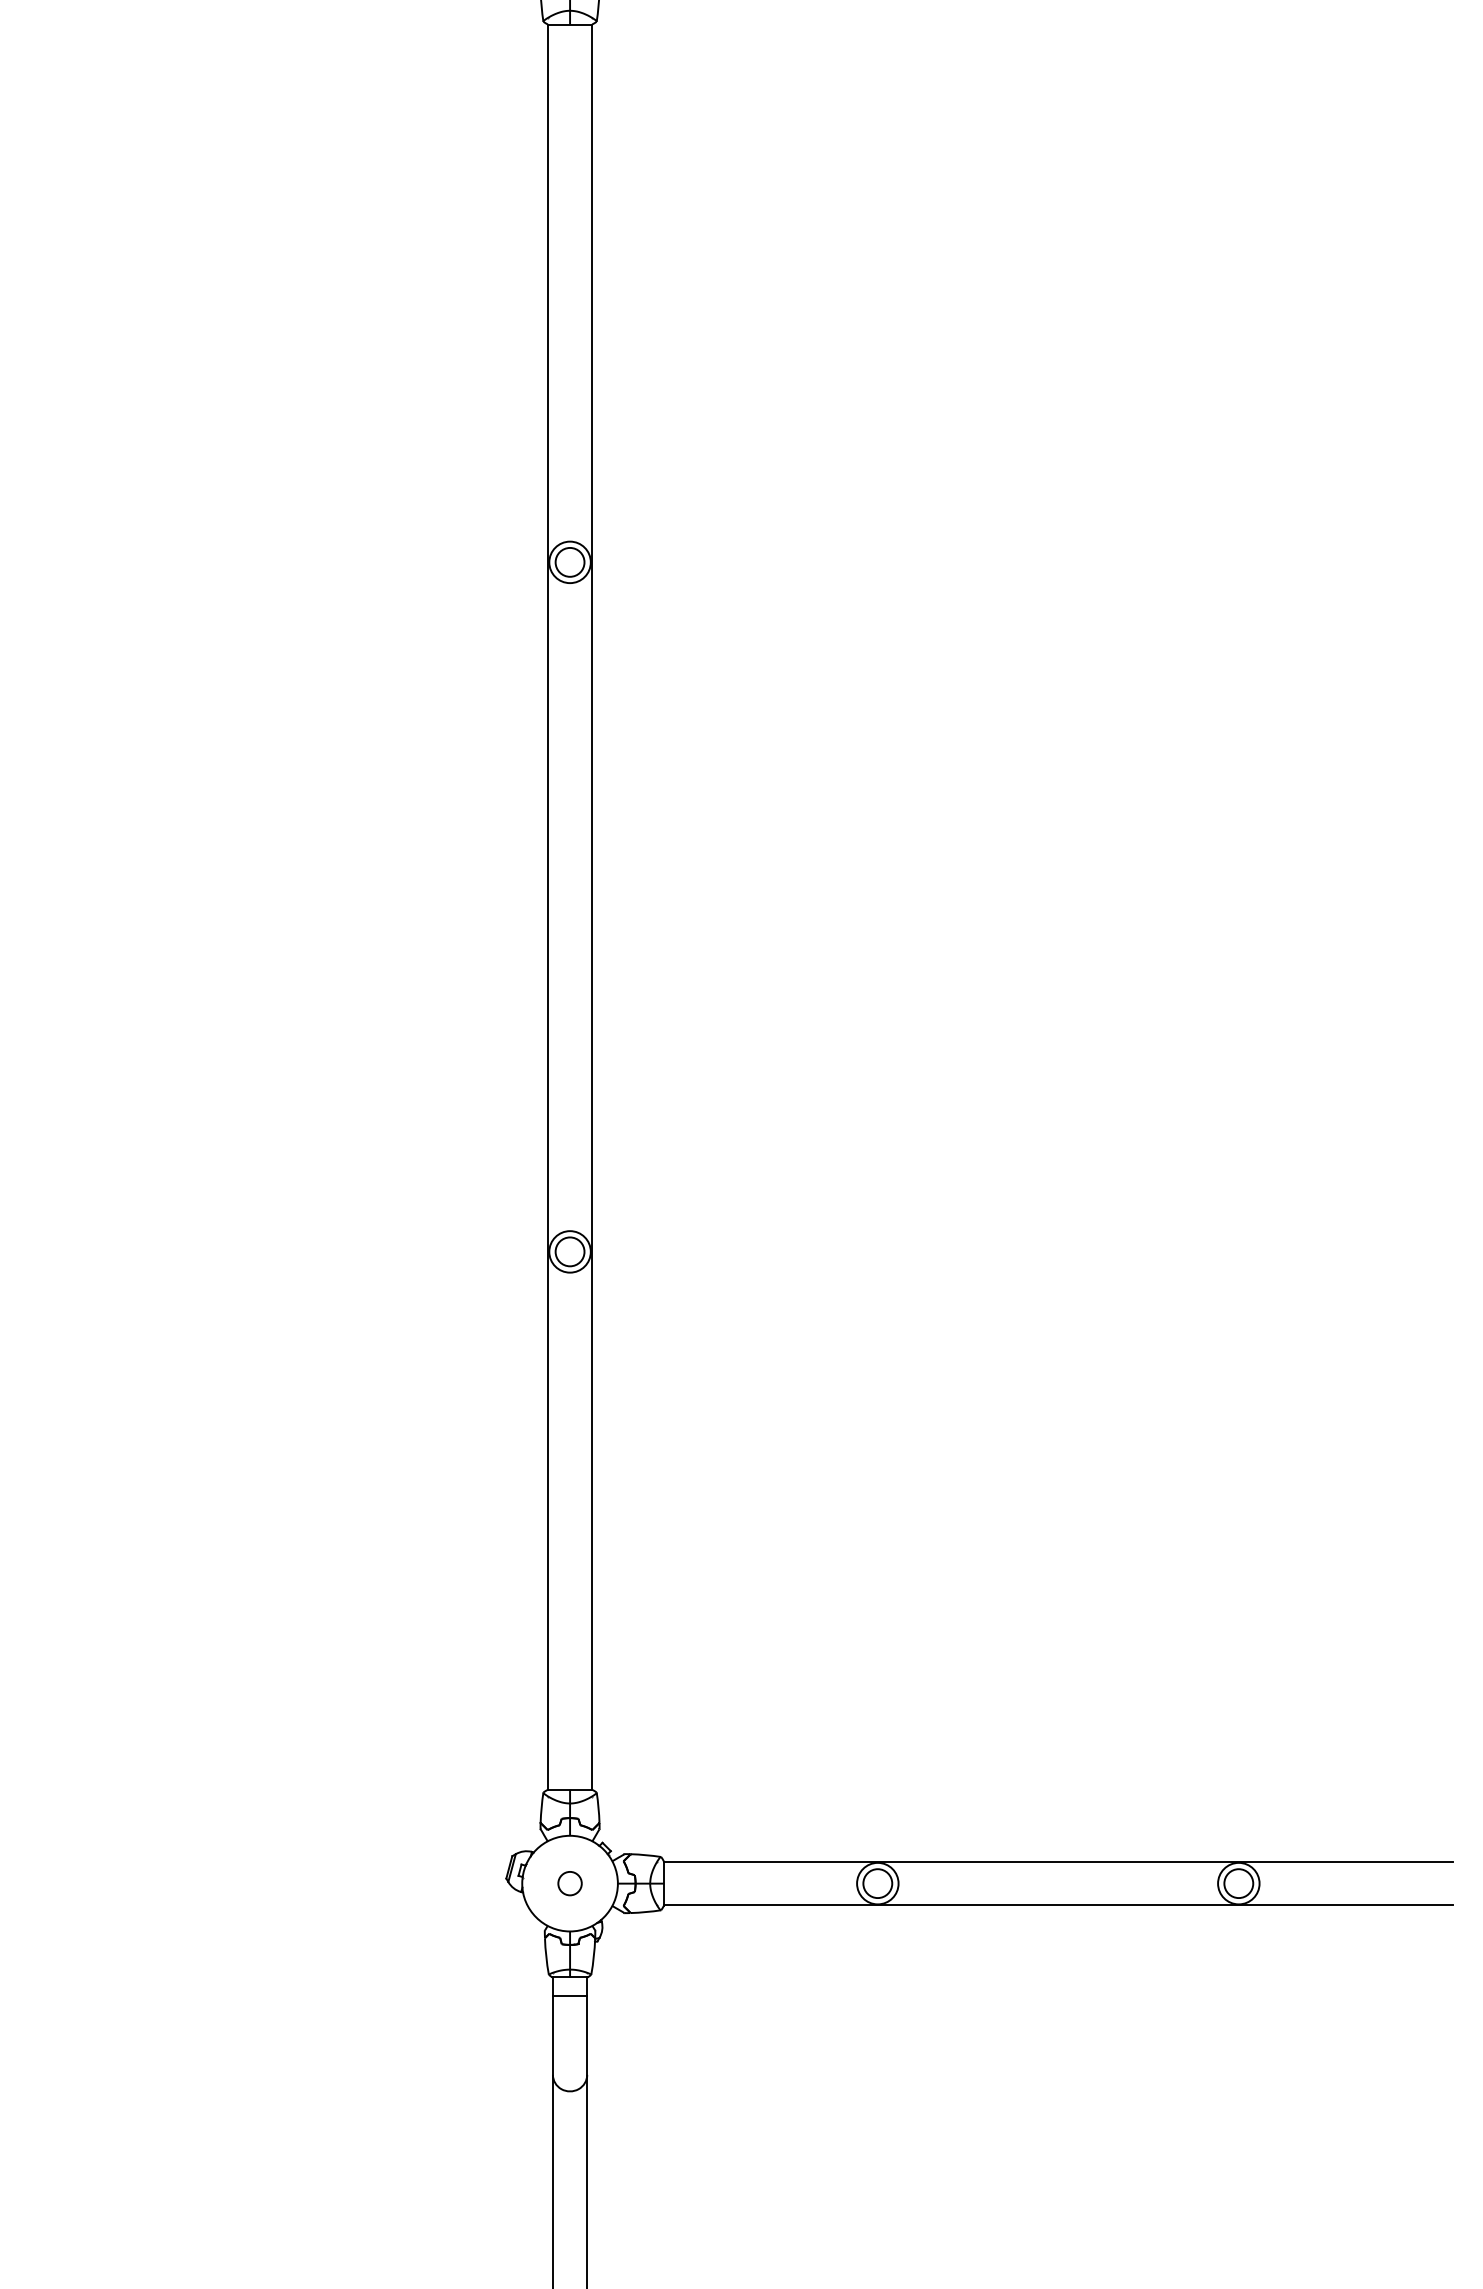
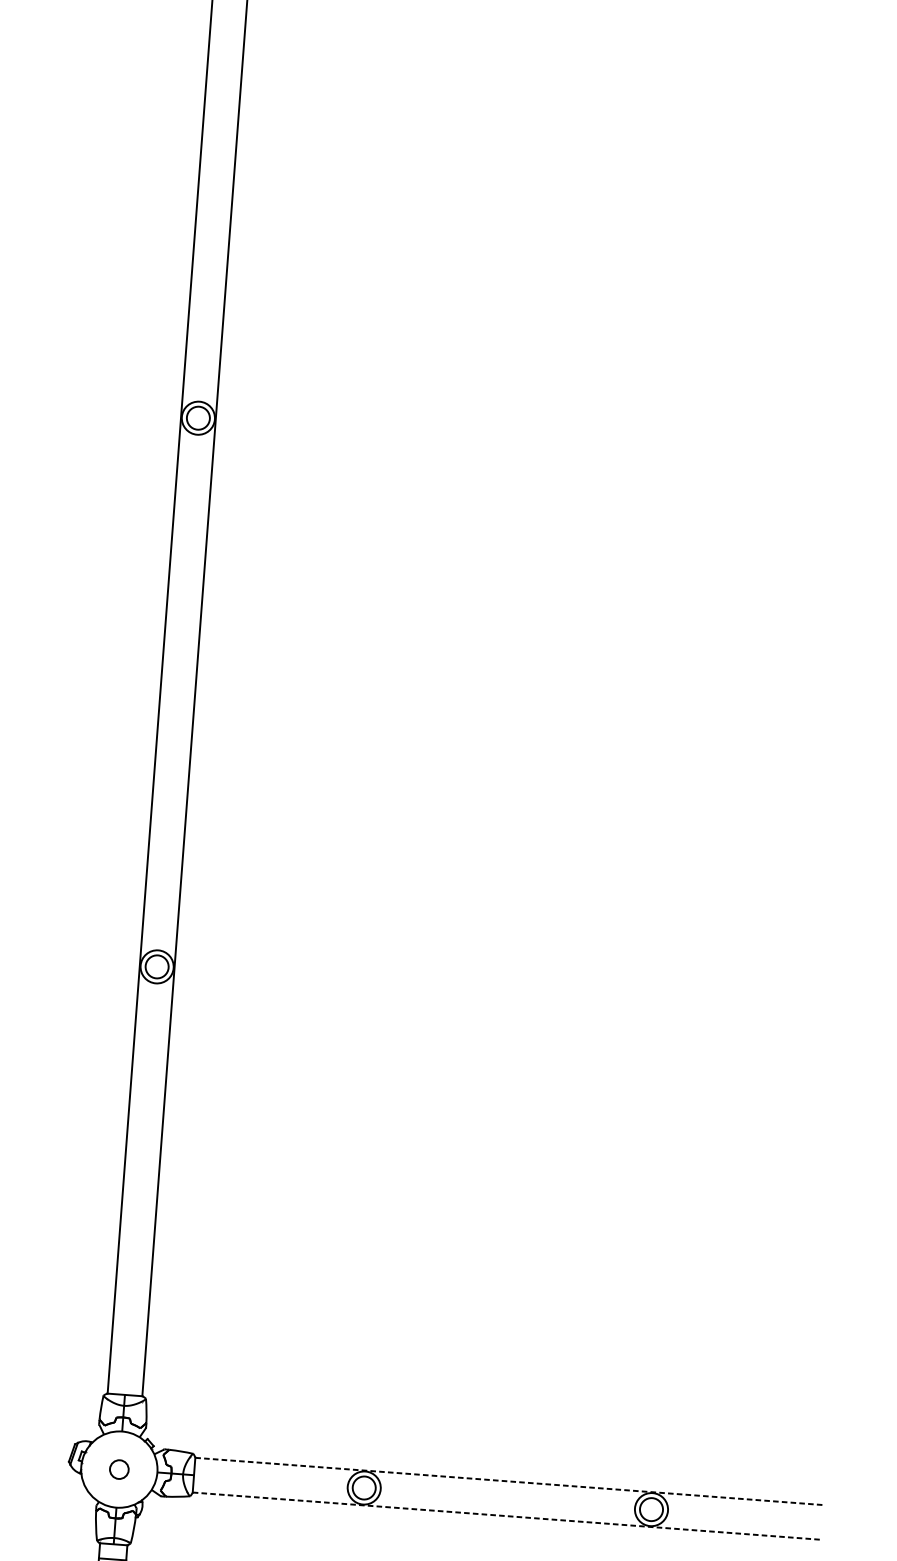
line: (1058, 1861) -> (509, 1481), solid -> dashed
line: (1058, 1905) -> (506, 1516), solid -> dashed

